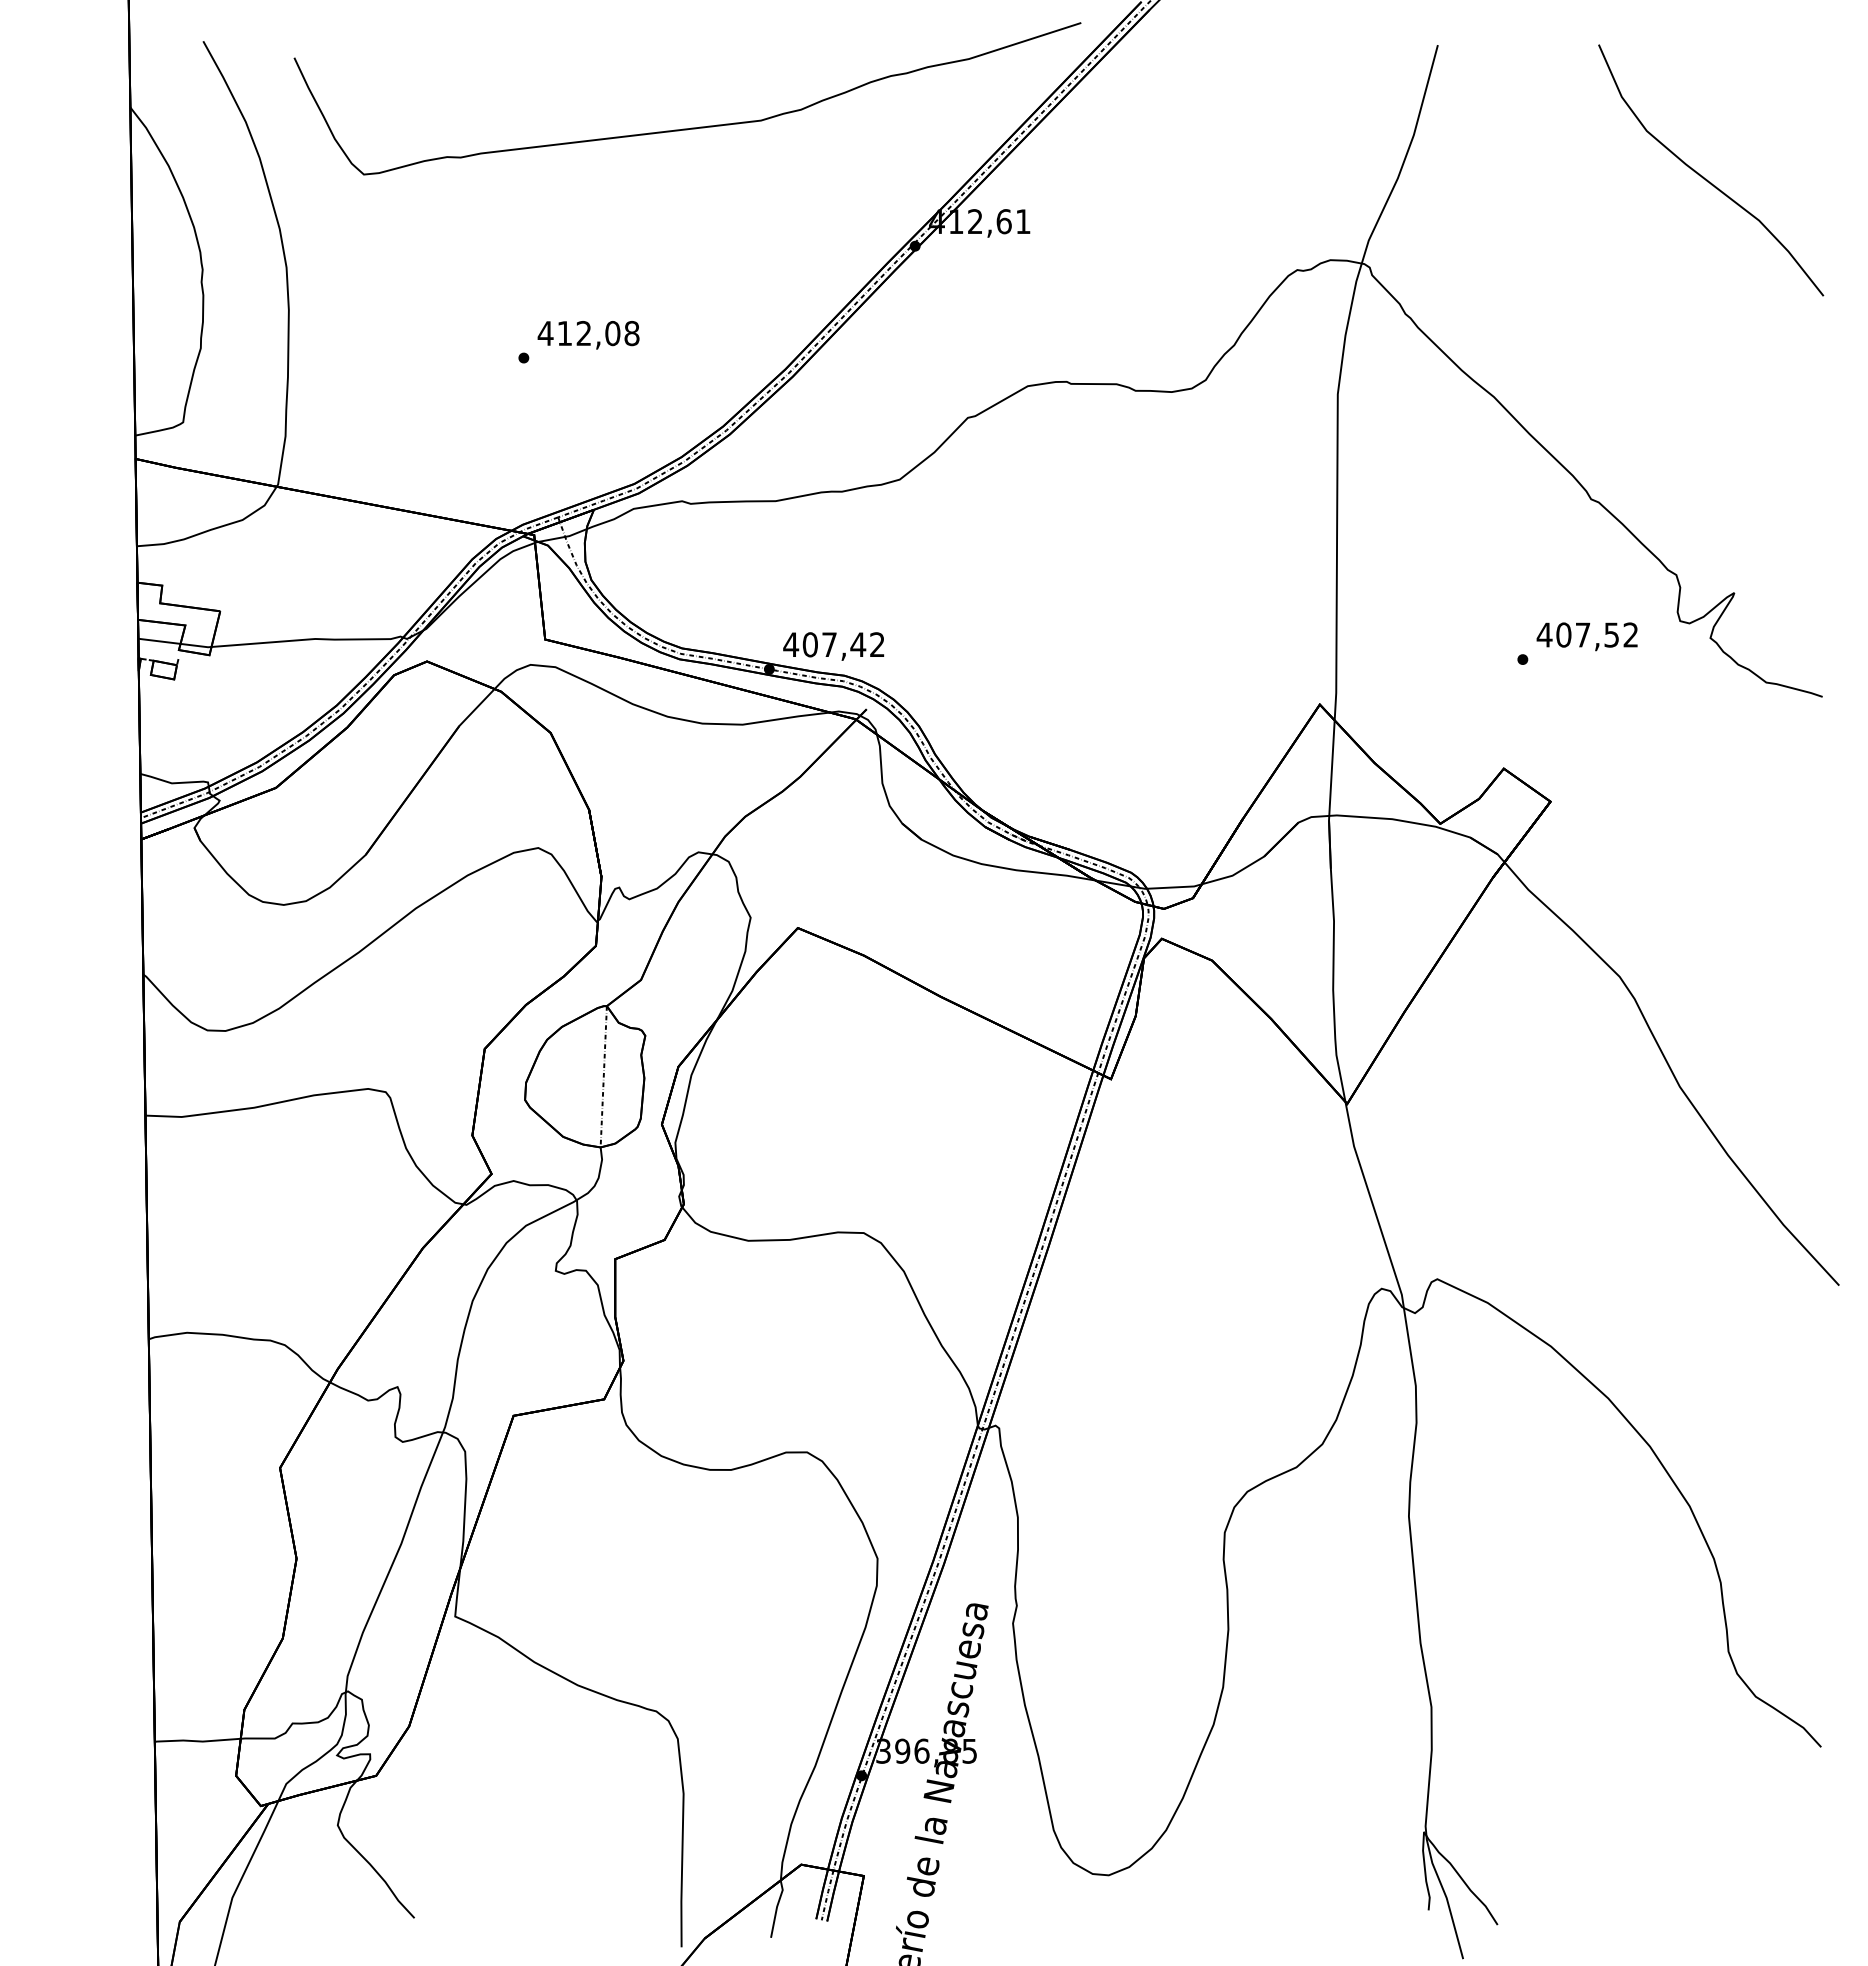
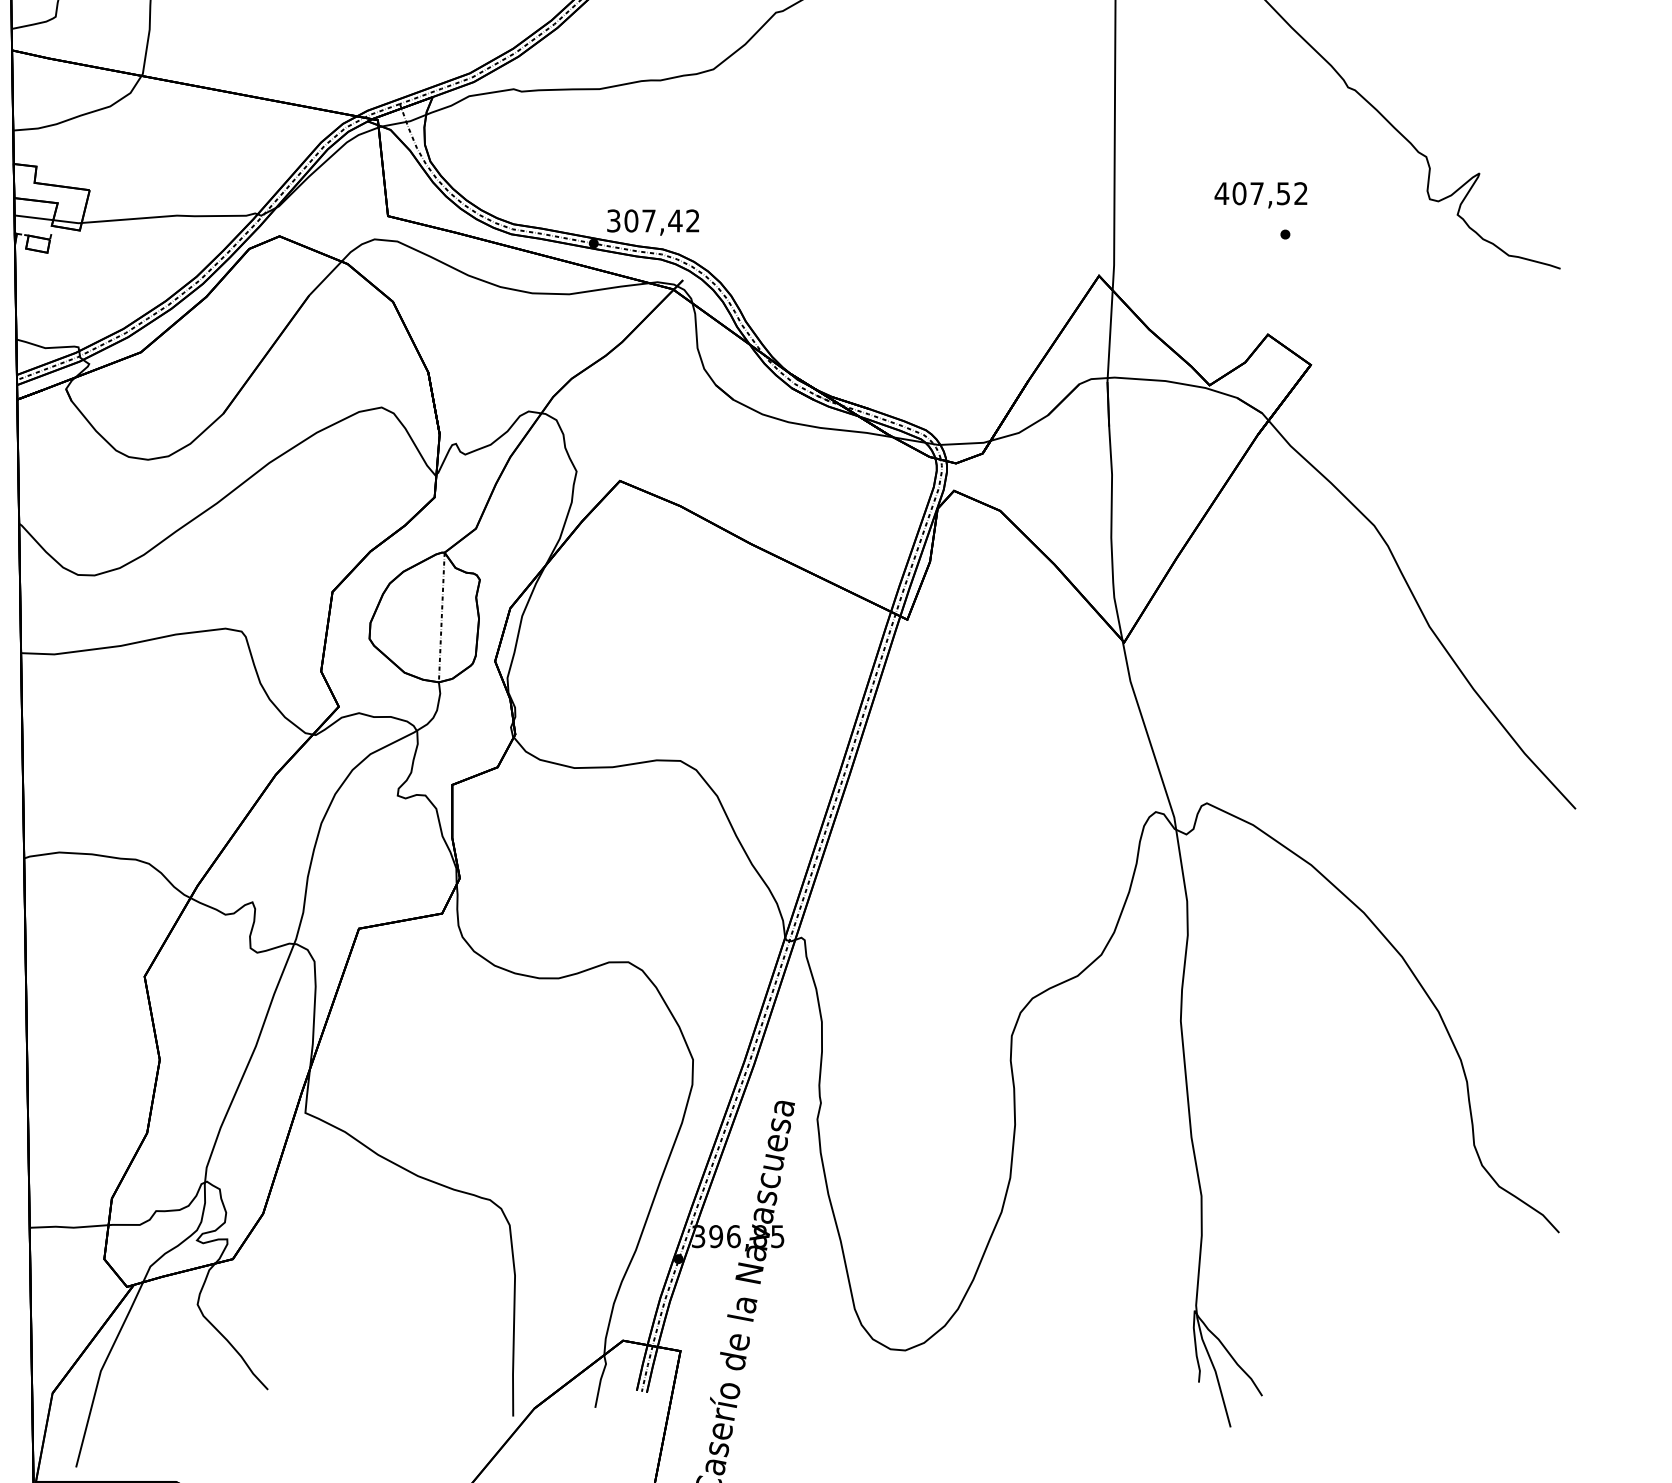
text: (1586, 636) -> (1260, 195), moved
text: (791, 644) -> (614, 220), 407,42 -> 307,42

